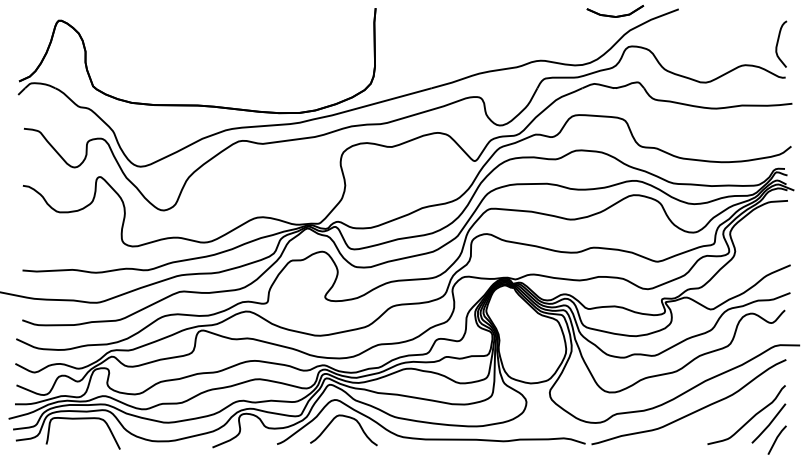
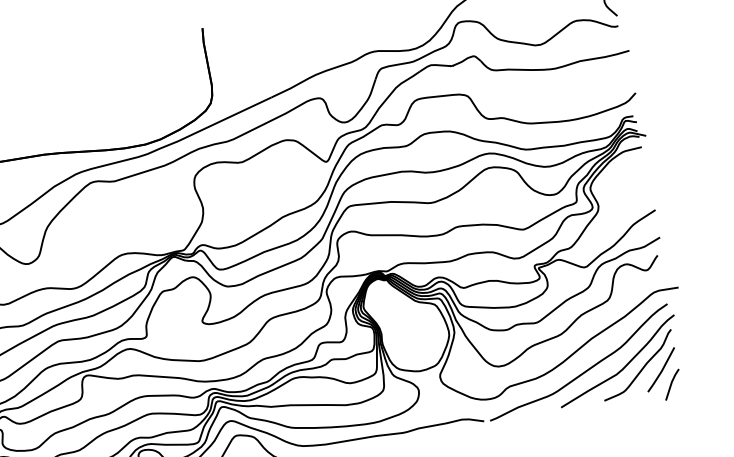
curve: (731, 414) -> (622, 367), added

